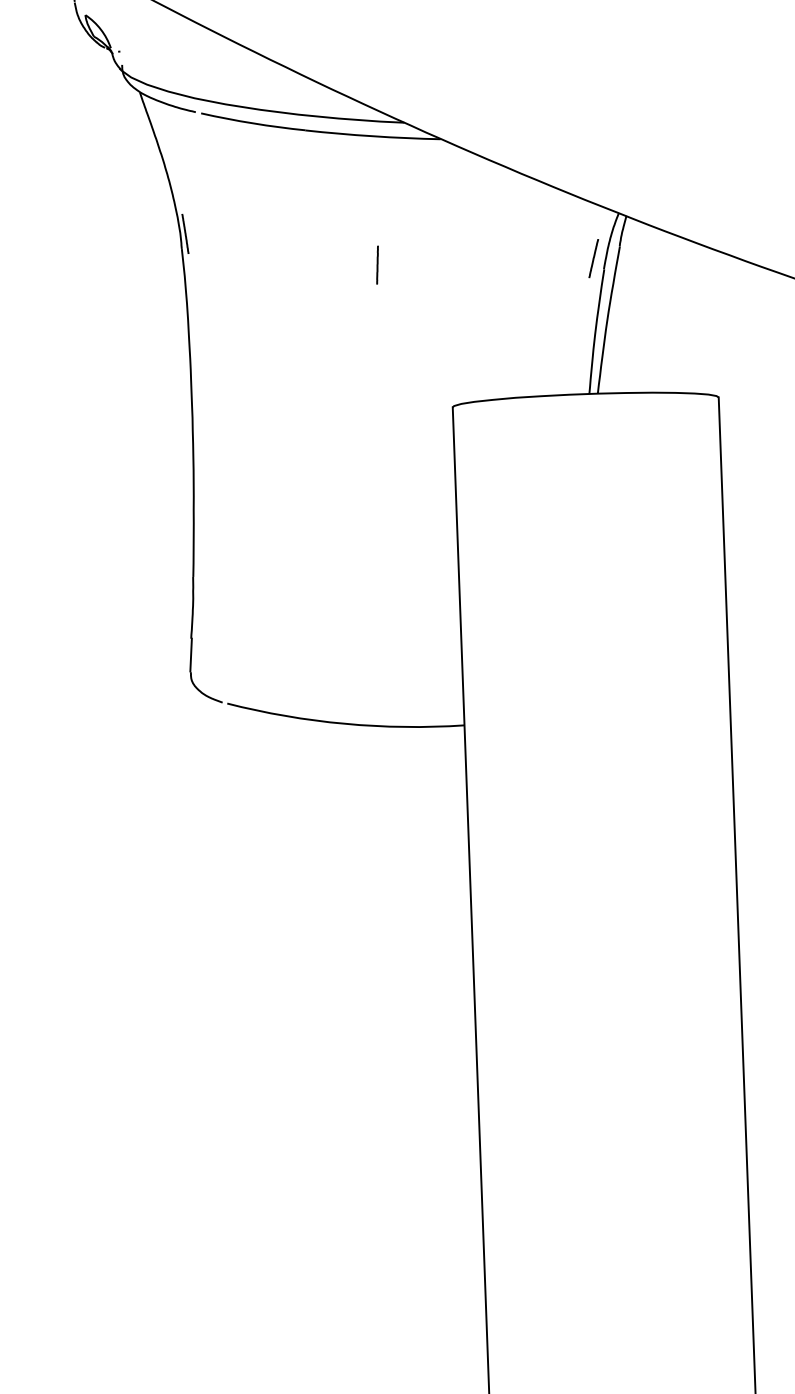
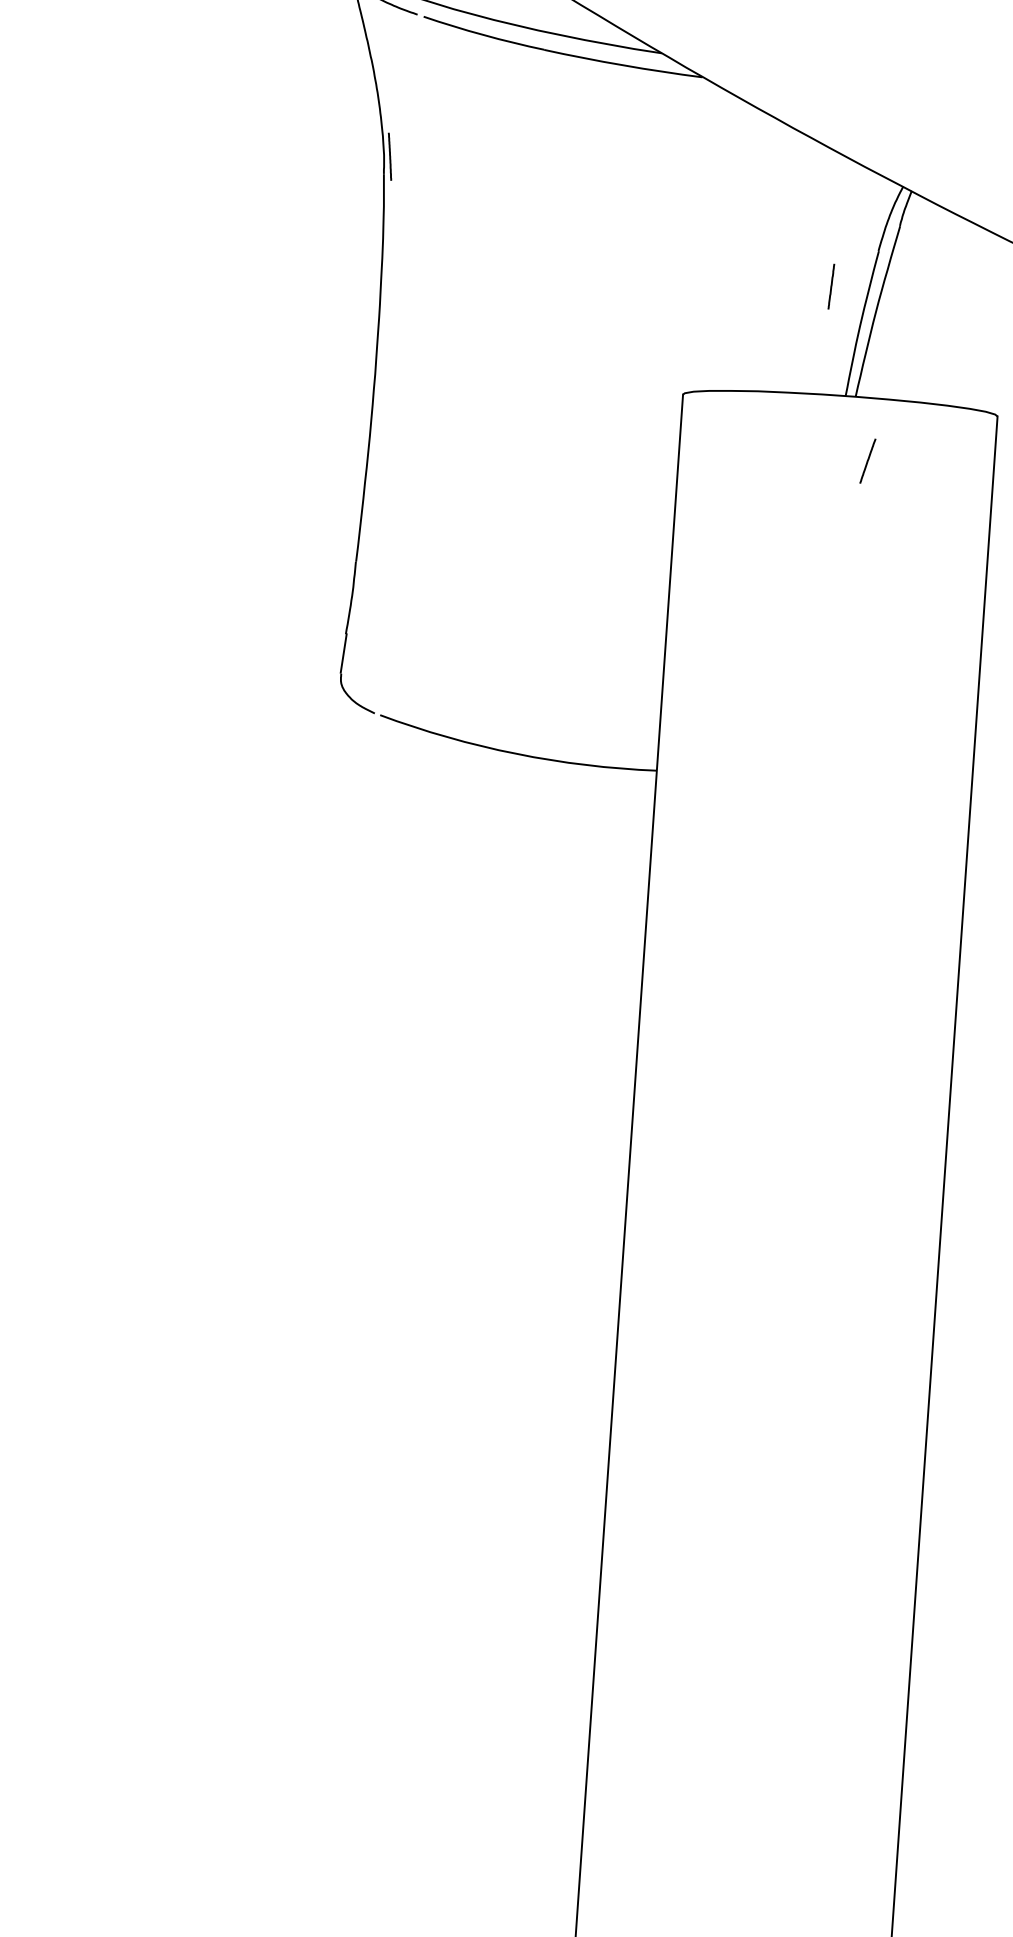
line: (593, 258) -> (867, 460), moved
line: (377, 264) -> (831, 286), moved

